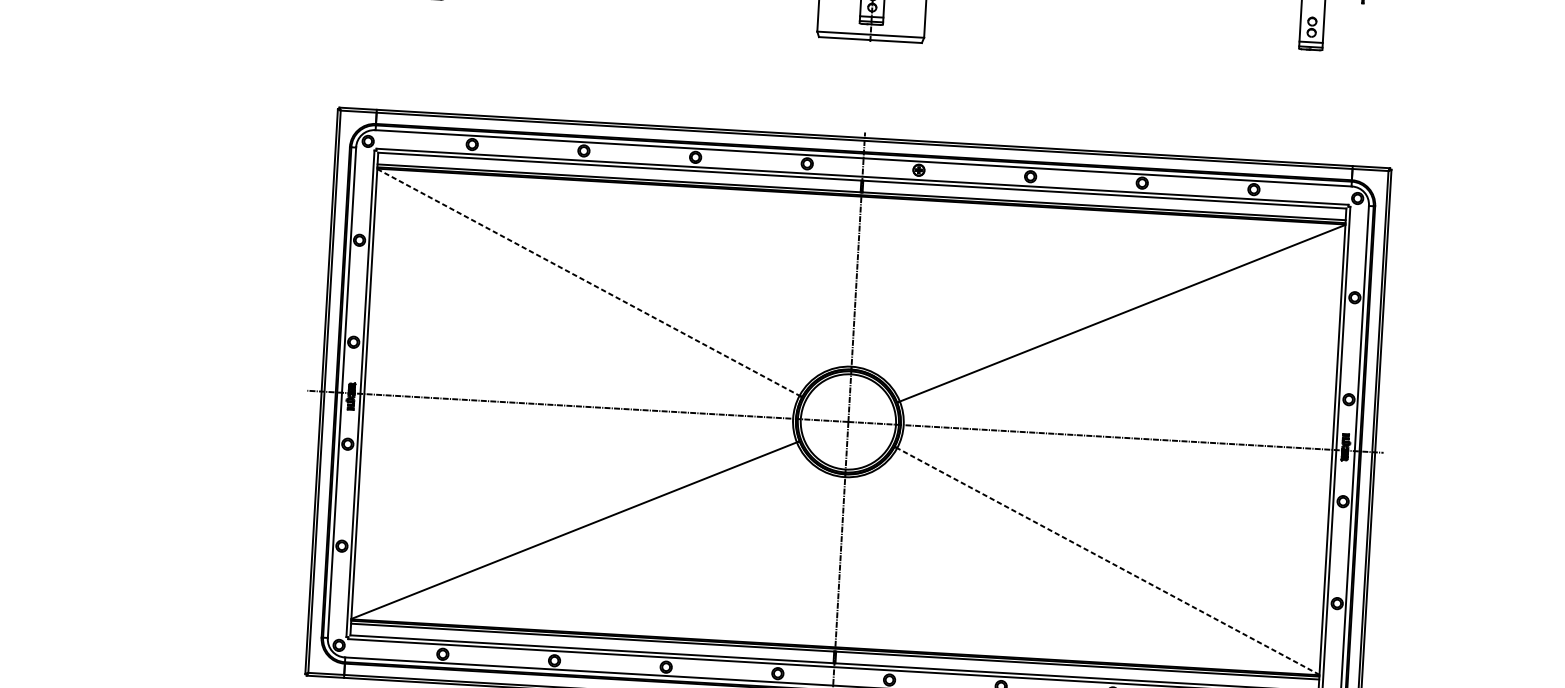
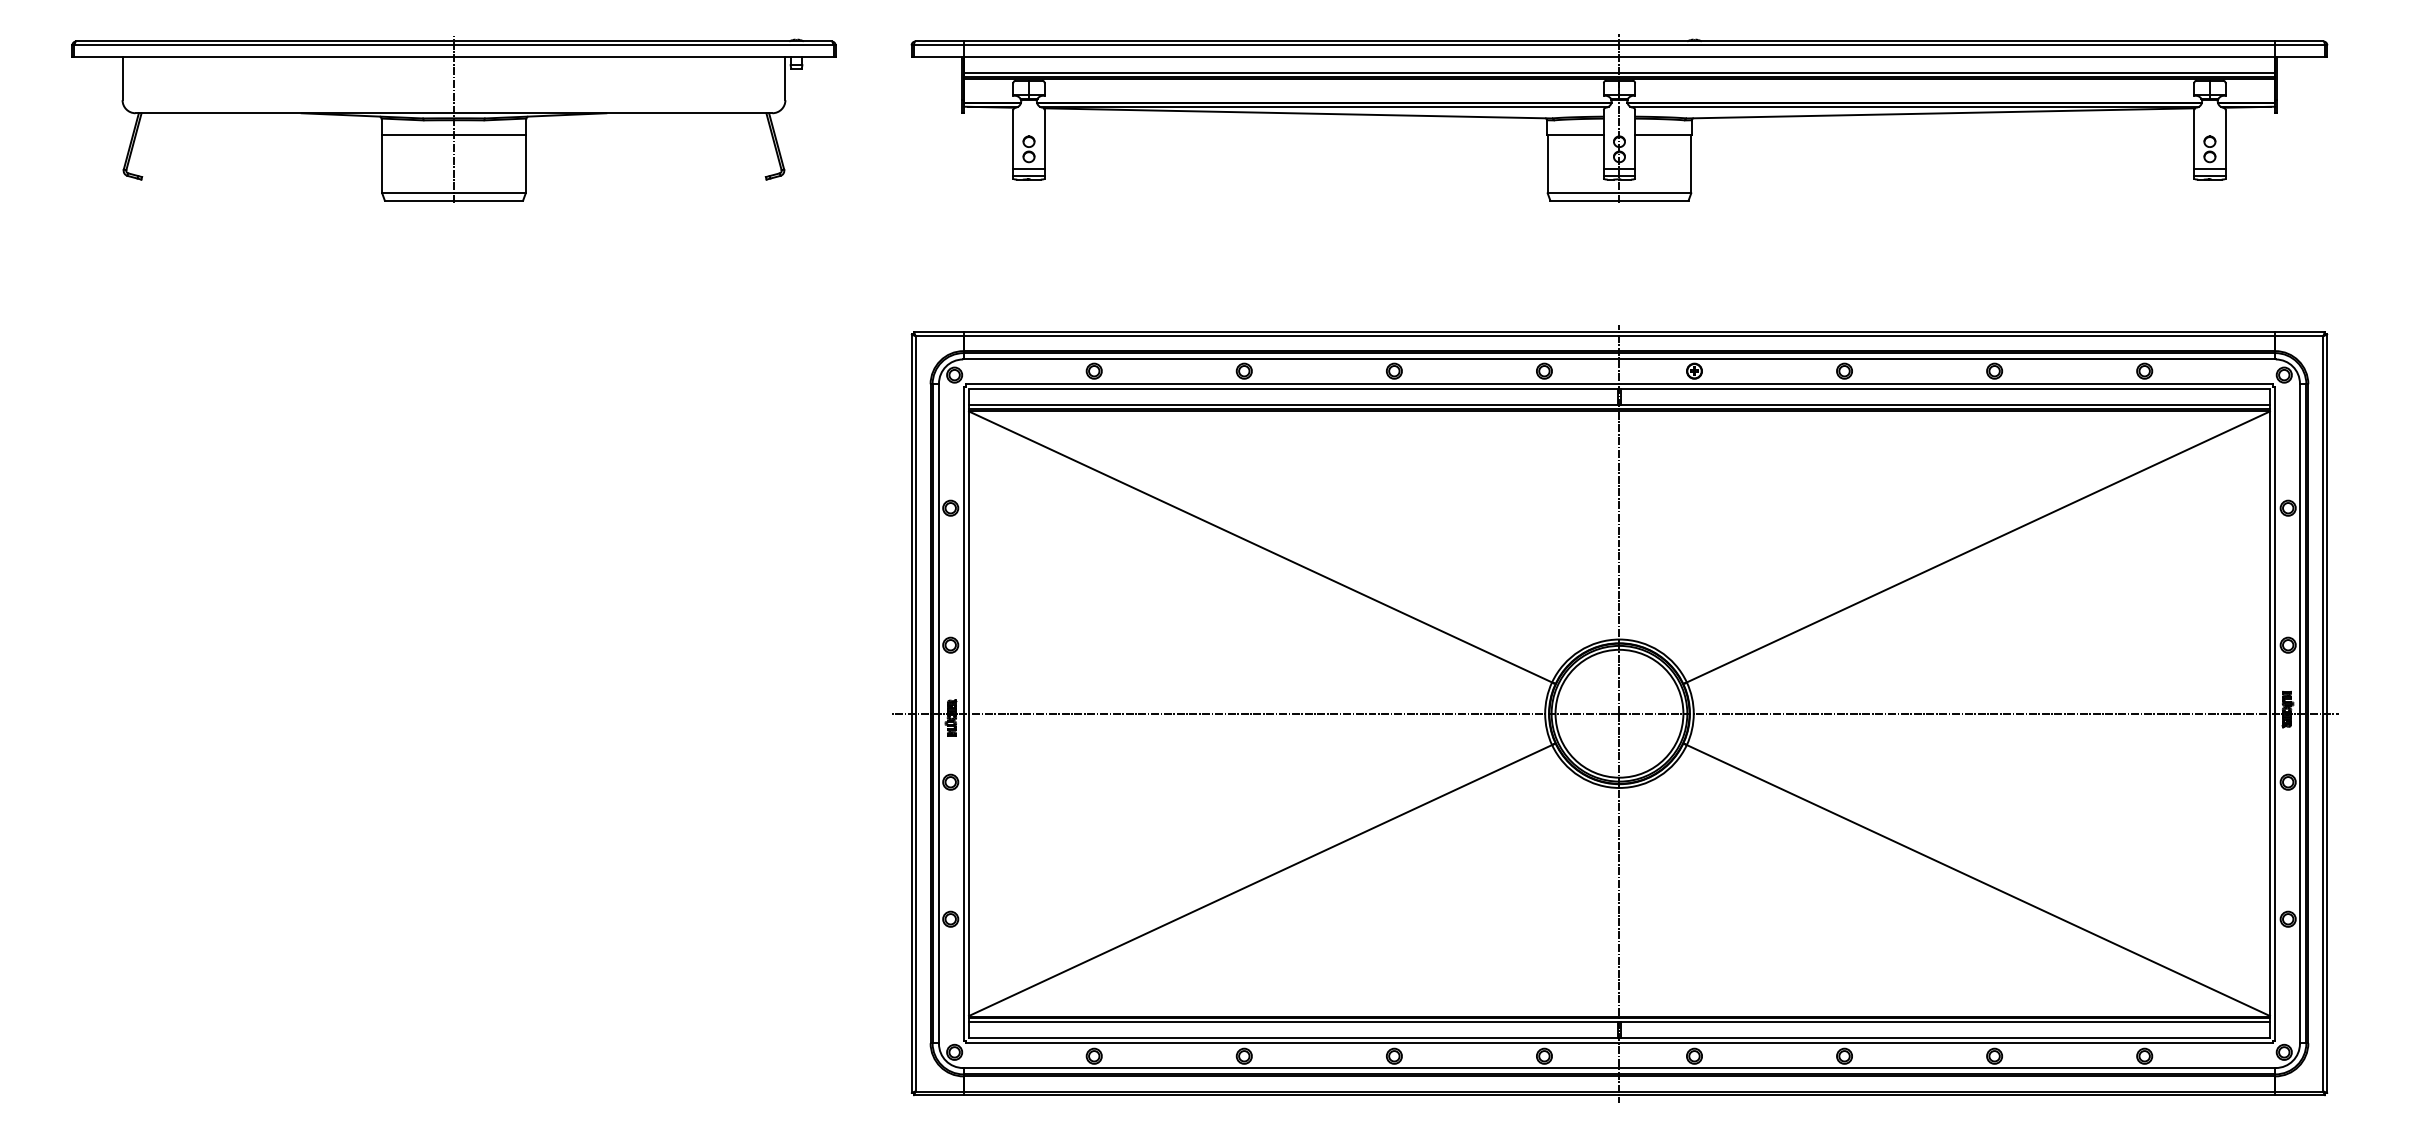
line: (589, 282) -> (1261, 547), dashed -> solid
line: (1107, 561) -> (1977, 880), dashed -> solid

